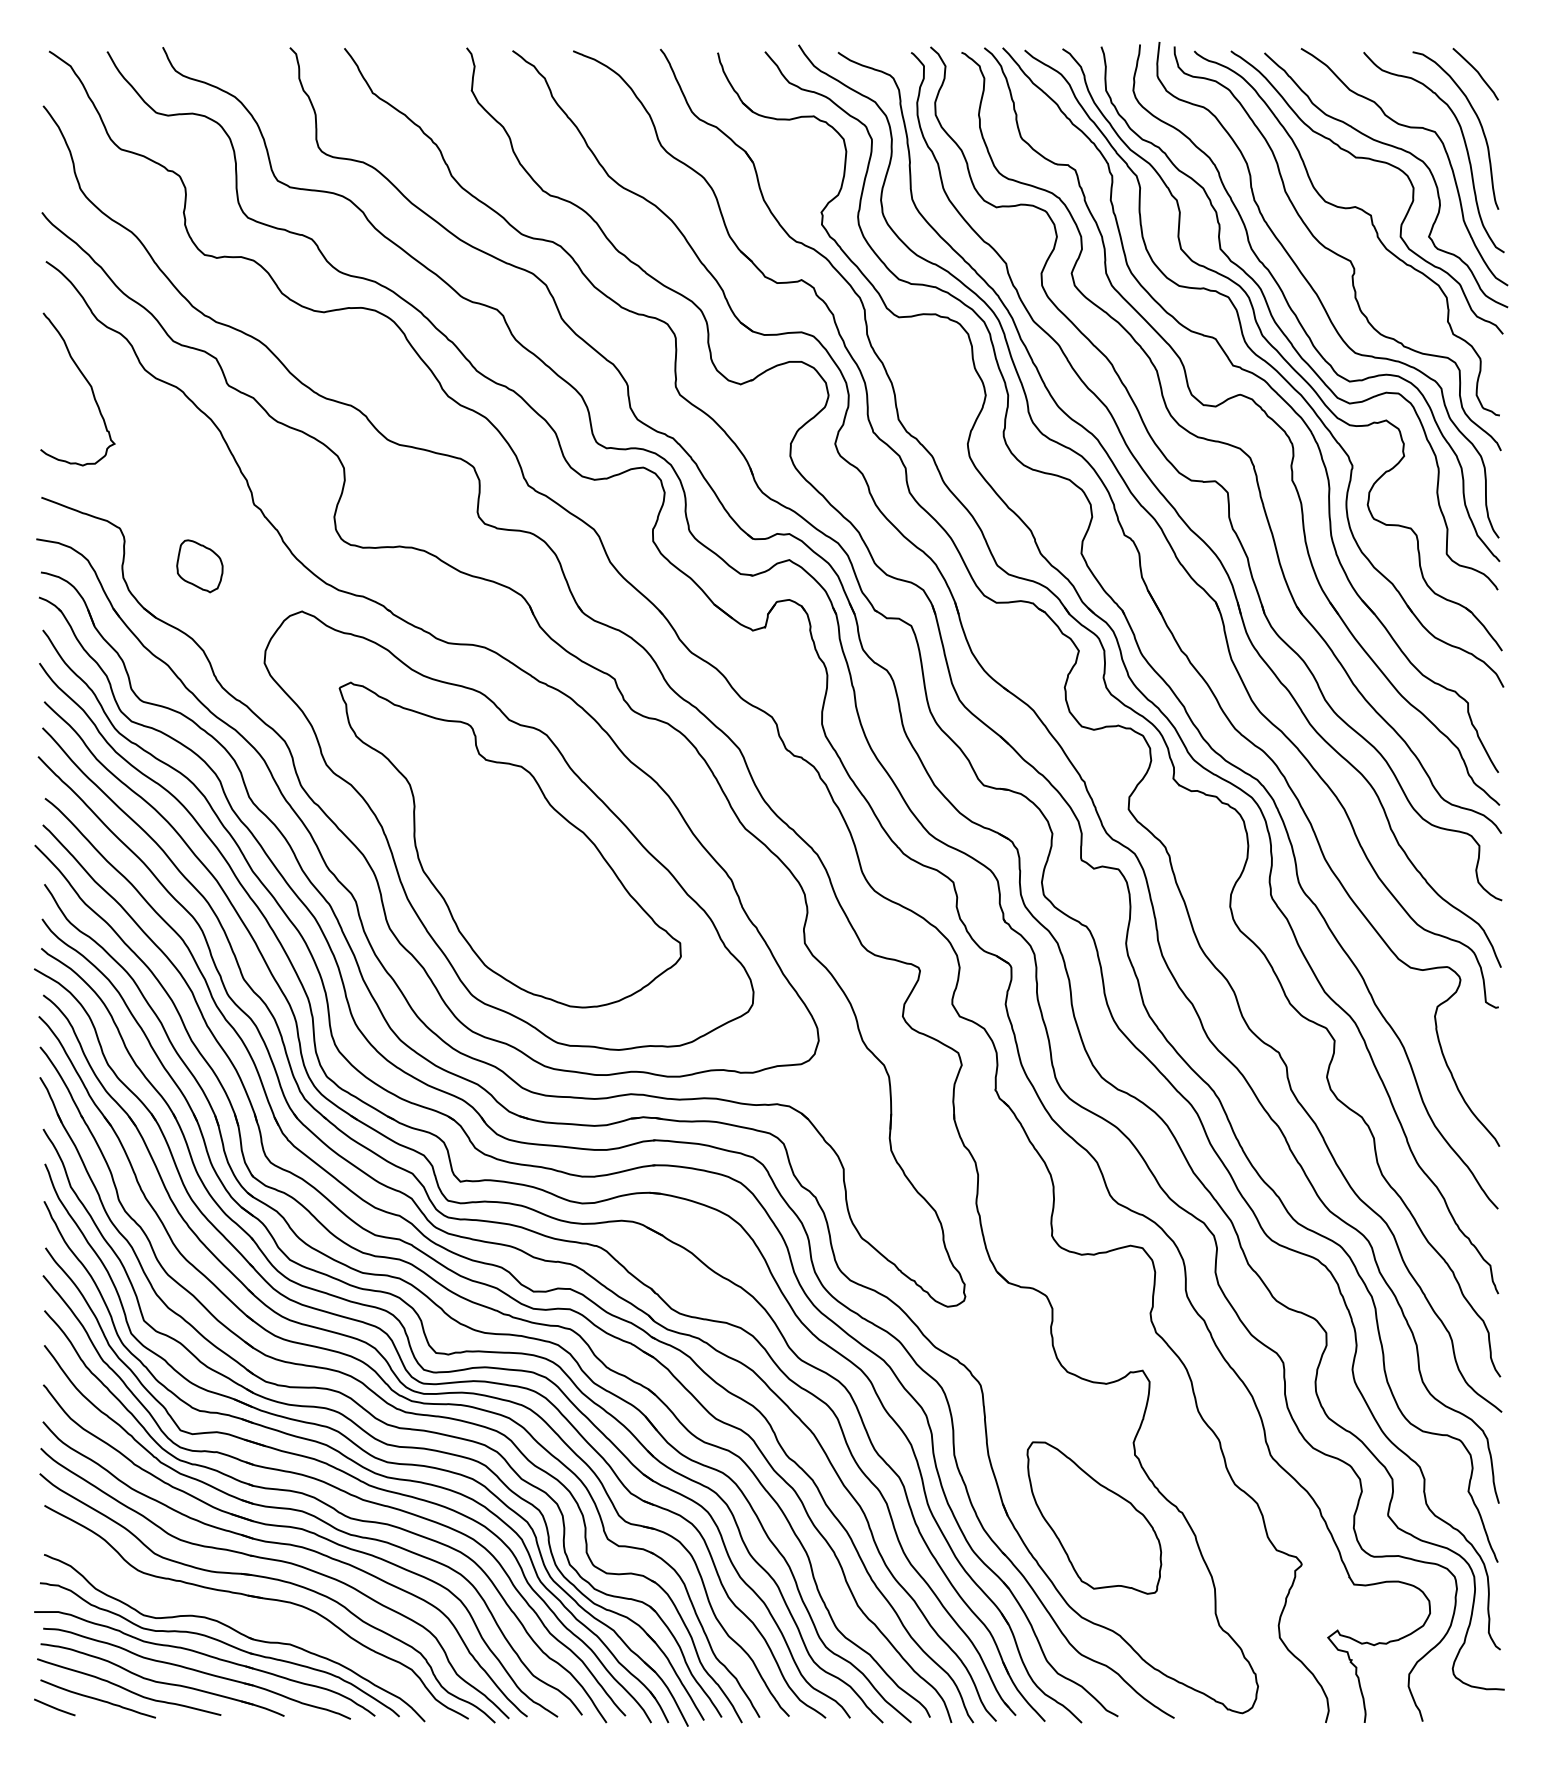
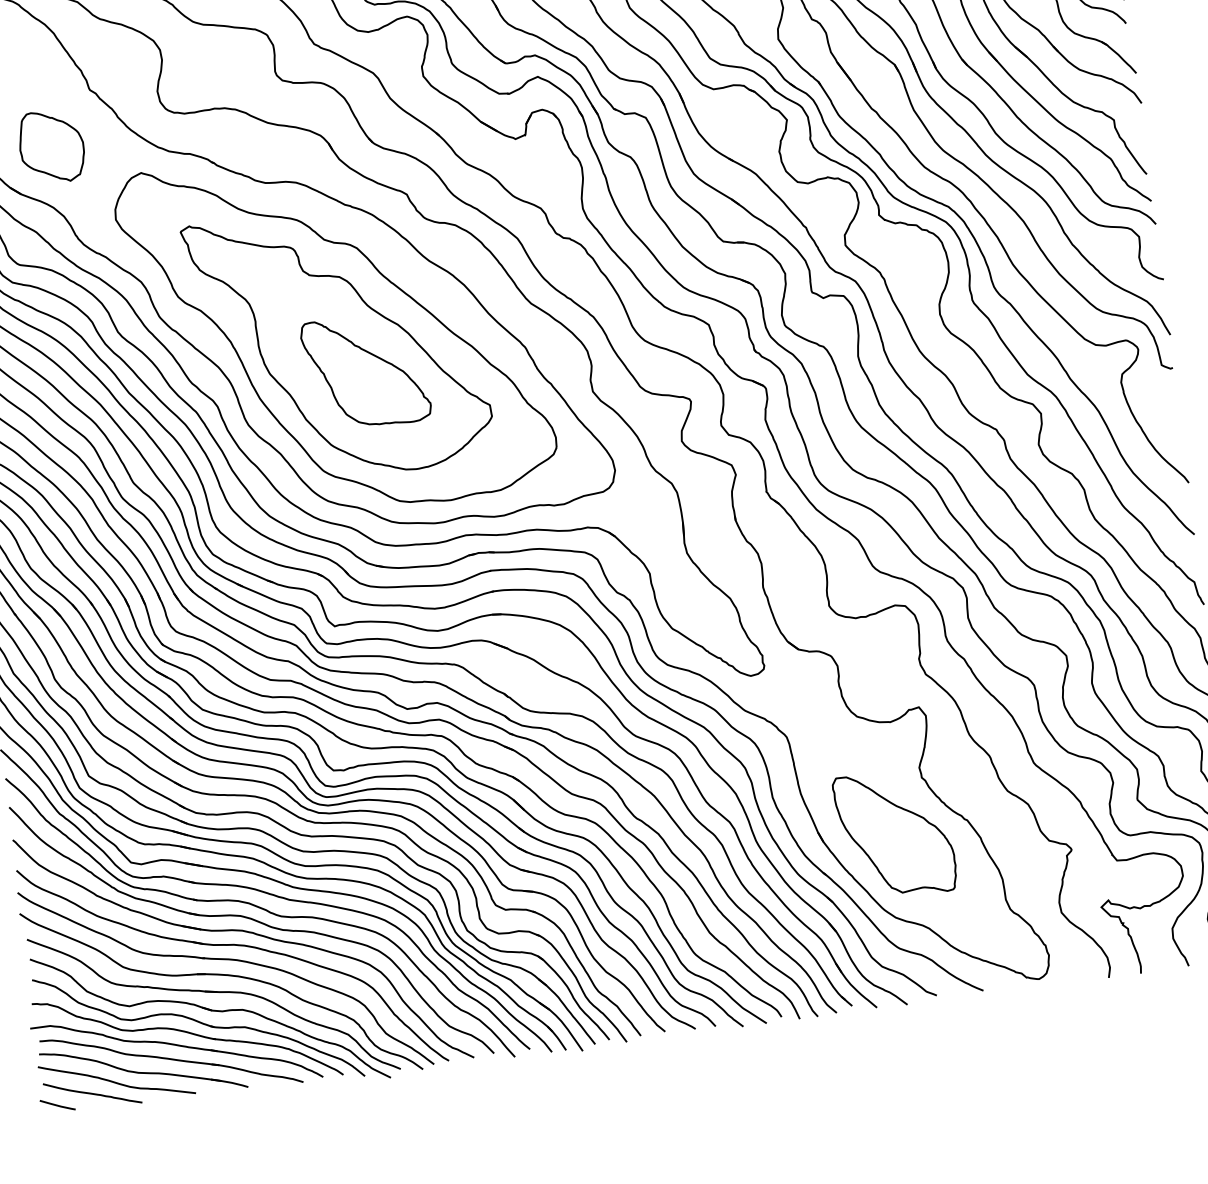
part: (199, 566) -> (51, 147), size x1.67
part: (537, 883) -> (365, 371), added
part: (252, 1620) -> (211, 1011), added

